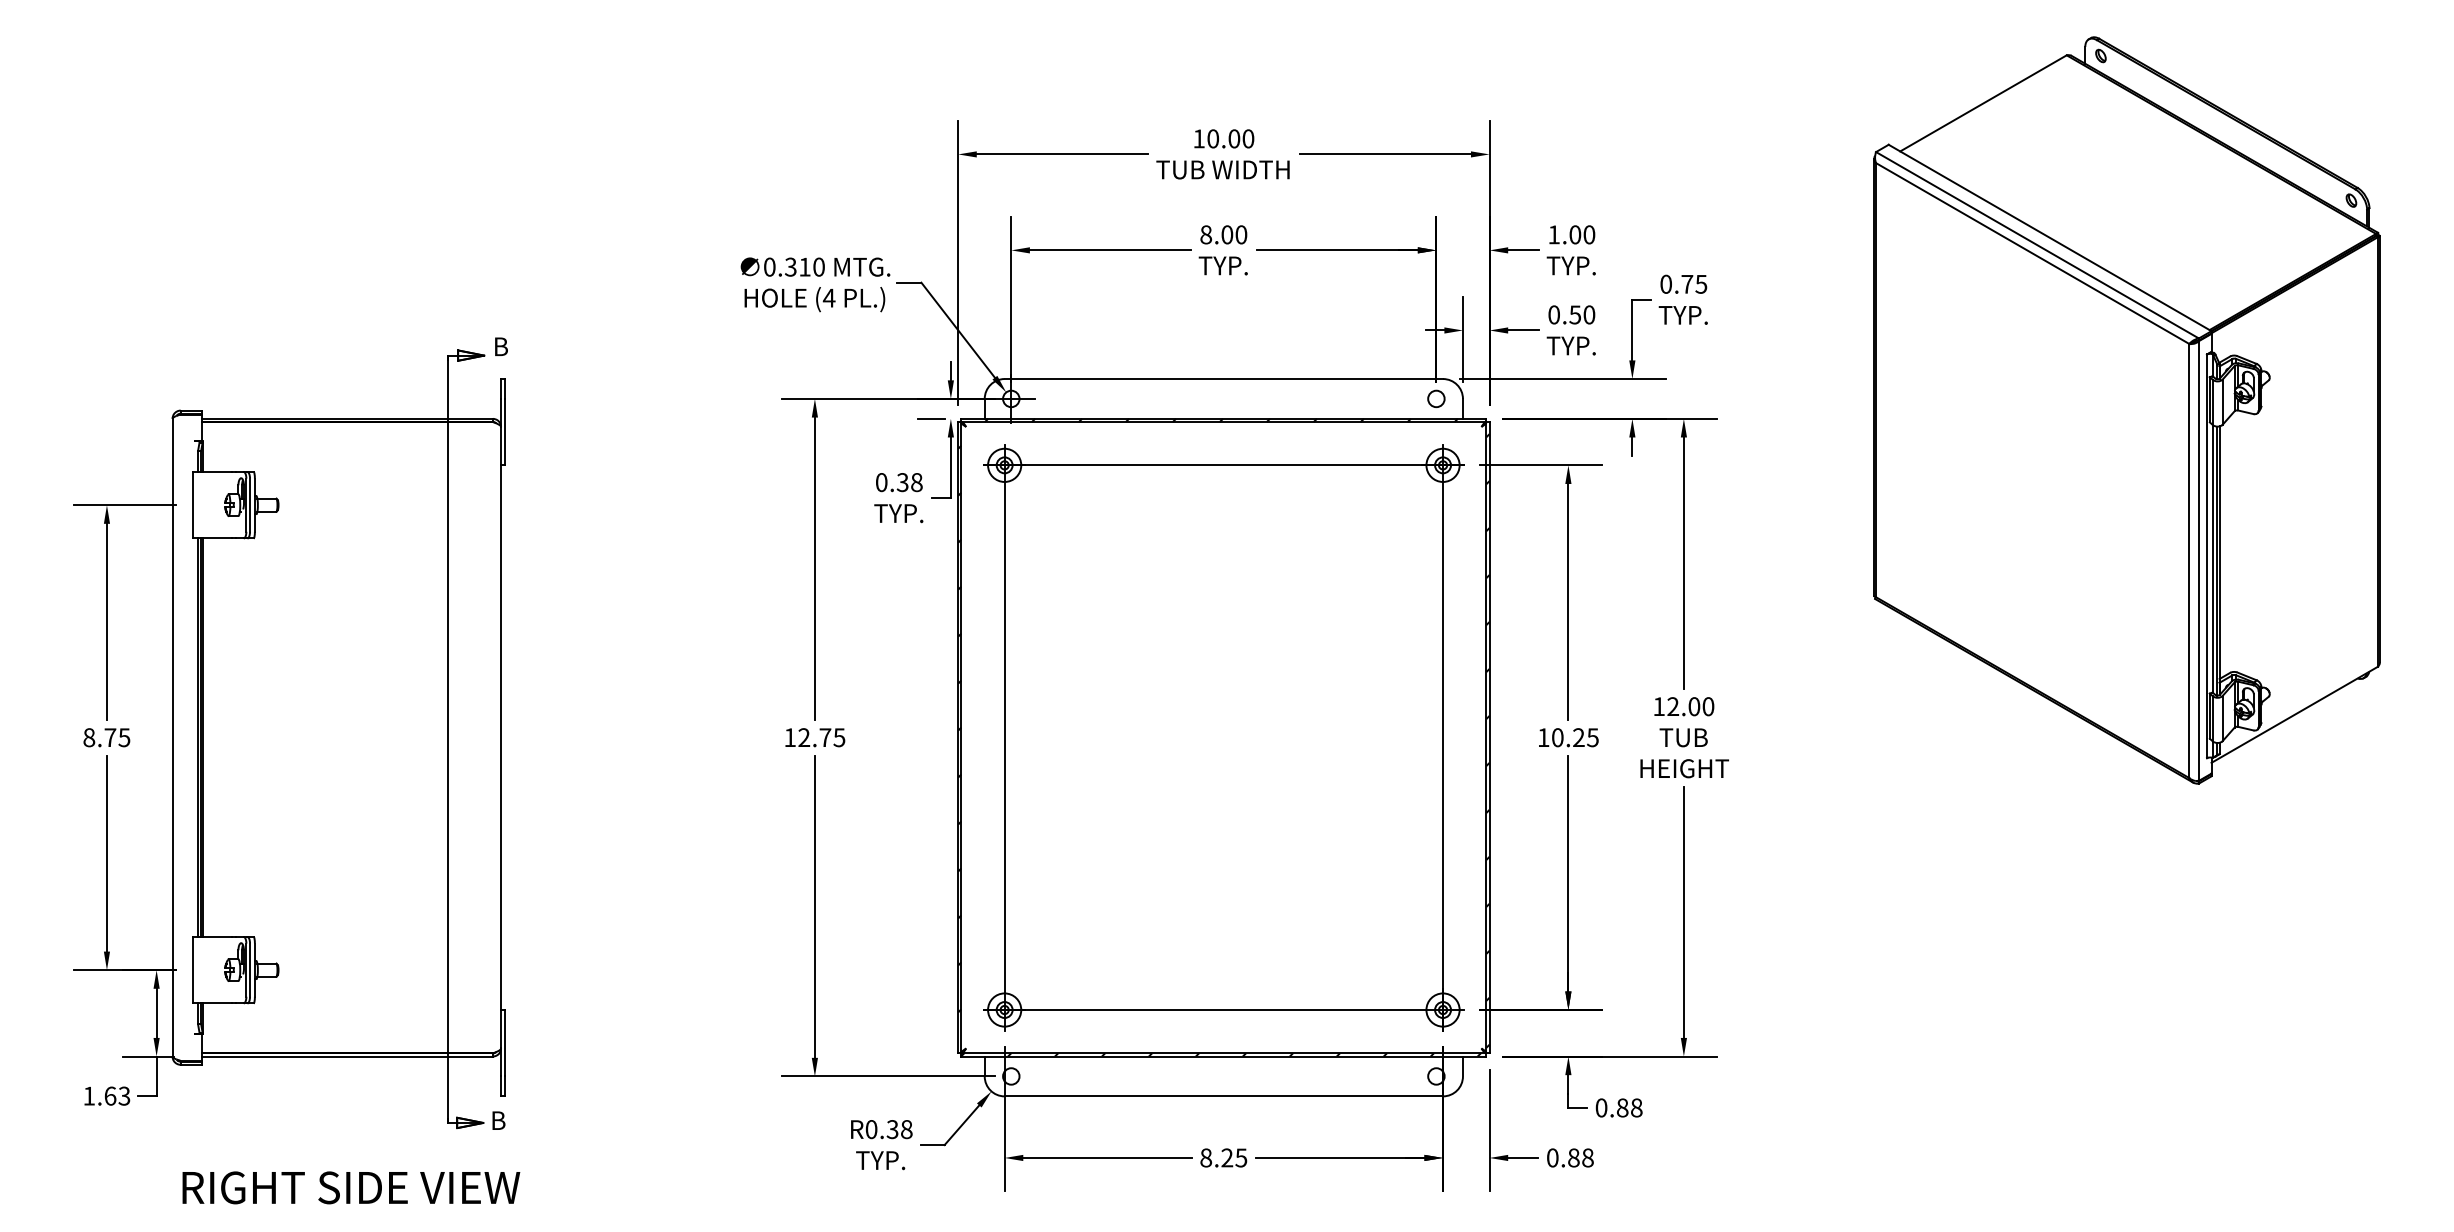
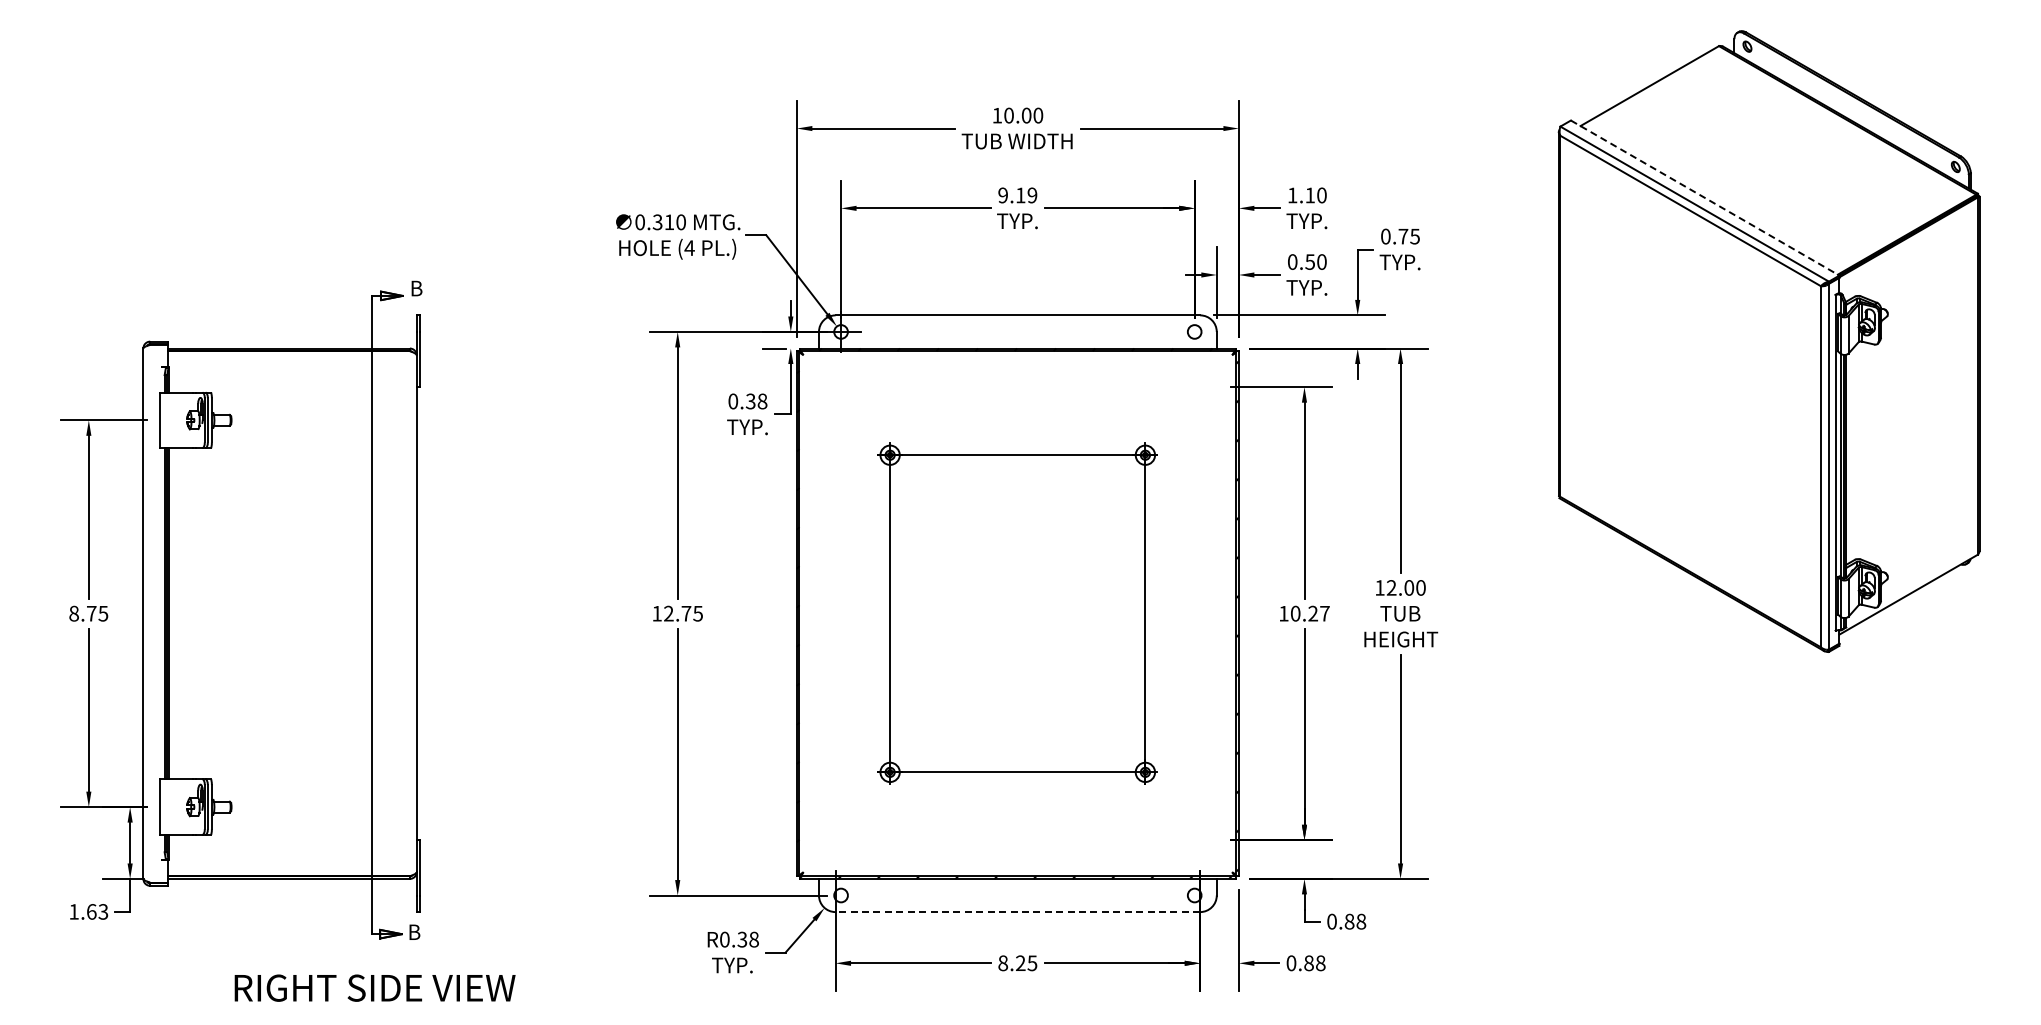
text: (1223, 234) -> (1017, 195), 8.00 -> 9.19
text: (1575, 234) -> (1310, 195), 1.00 -> 1.10
line: (2050, 238) -> (1705, 198), solid -> dashed
part: (1223, 737) -> (1017, 613), size x0.7
text: (1592, 737) -> (1324, 613), 10.25 -> 10.27
line: (1223, 1096) -> (1017, 912), solid -> dashed
text: (350, 1187) -> (374, 987), moved

